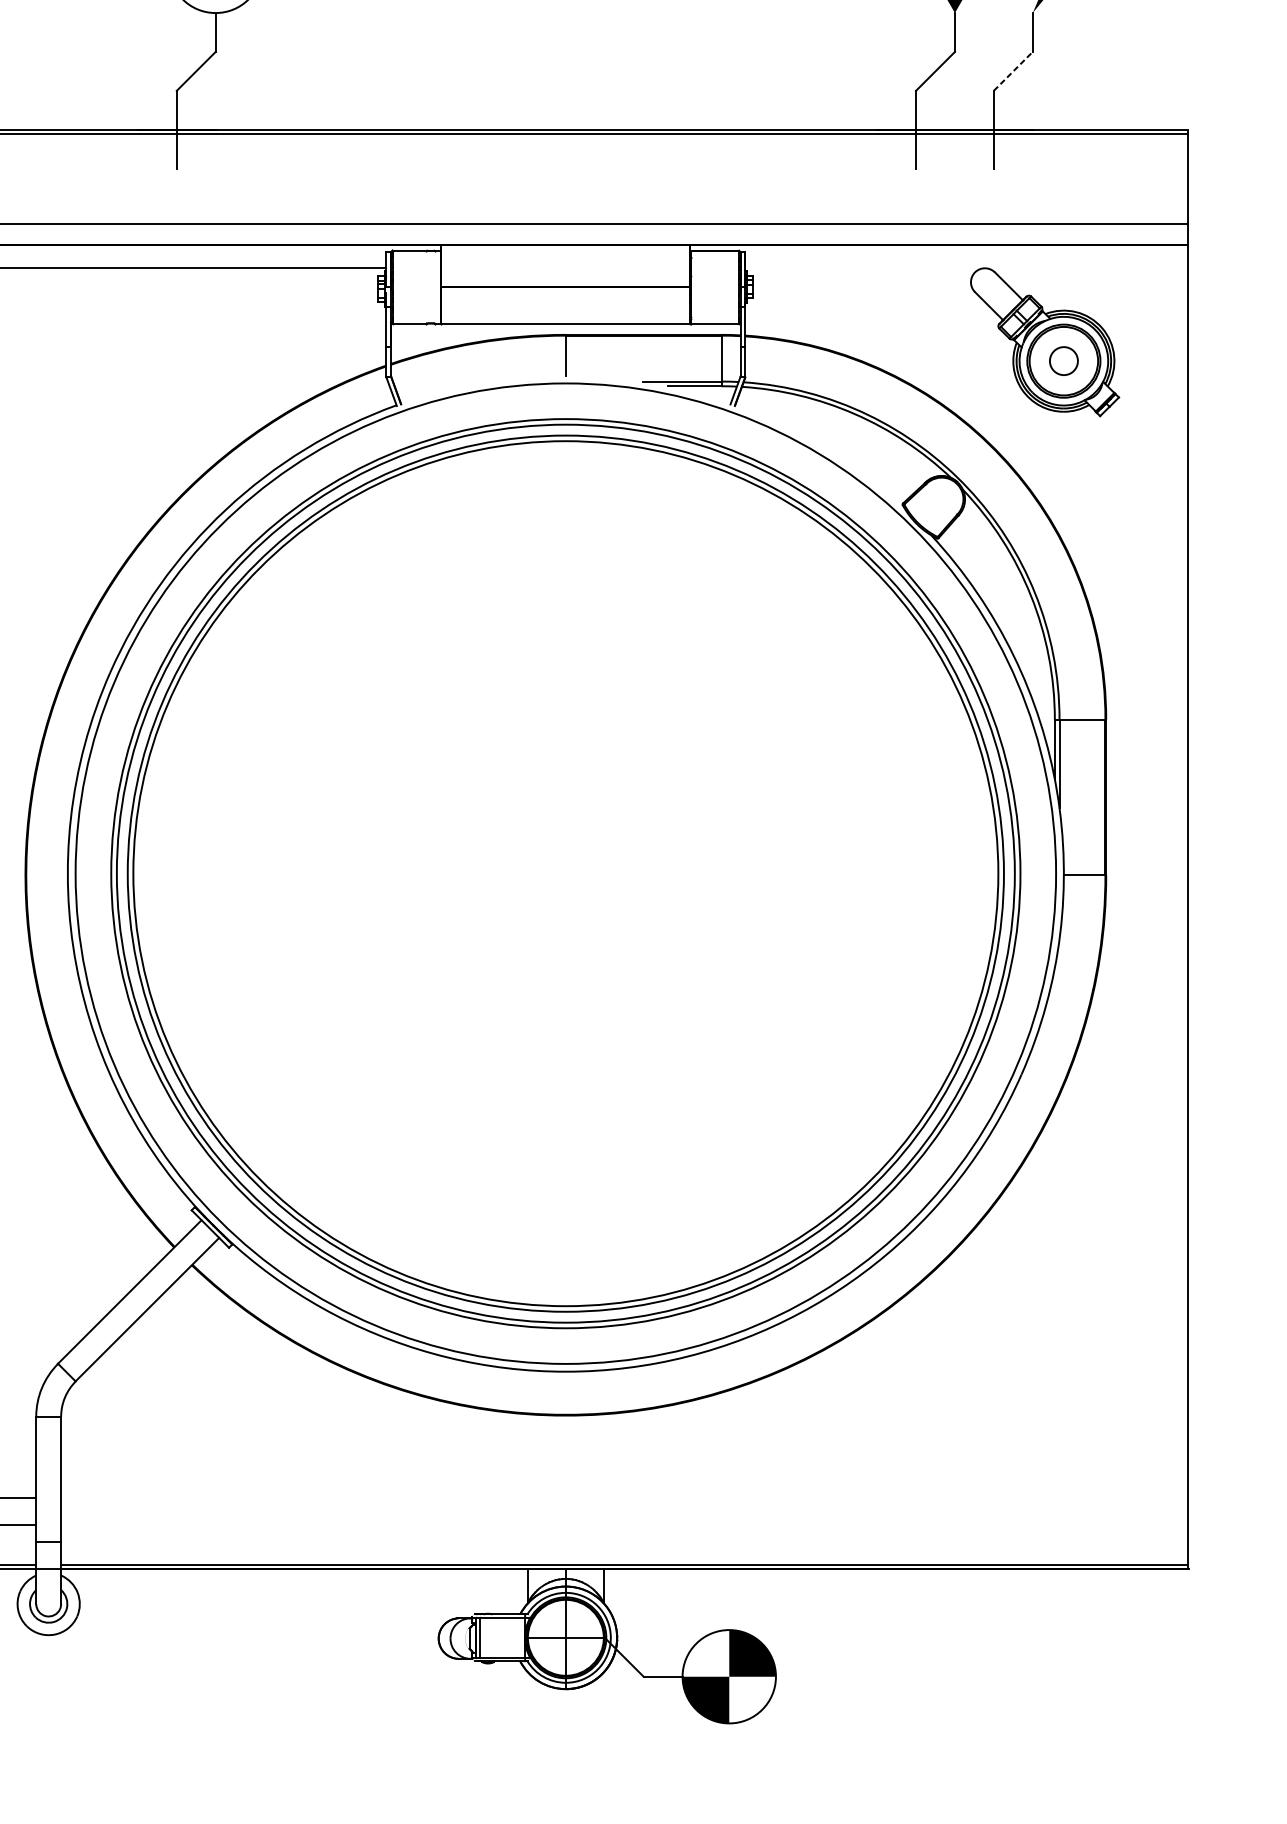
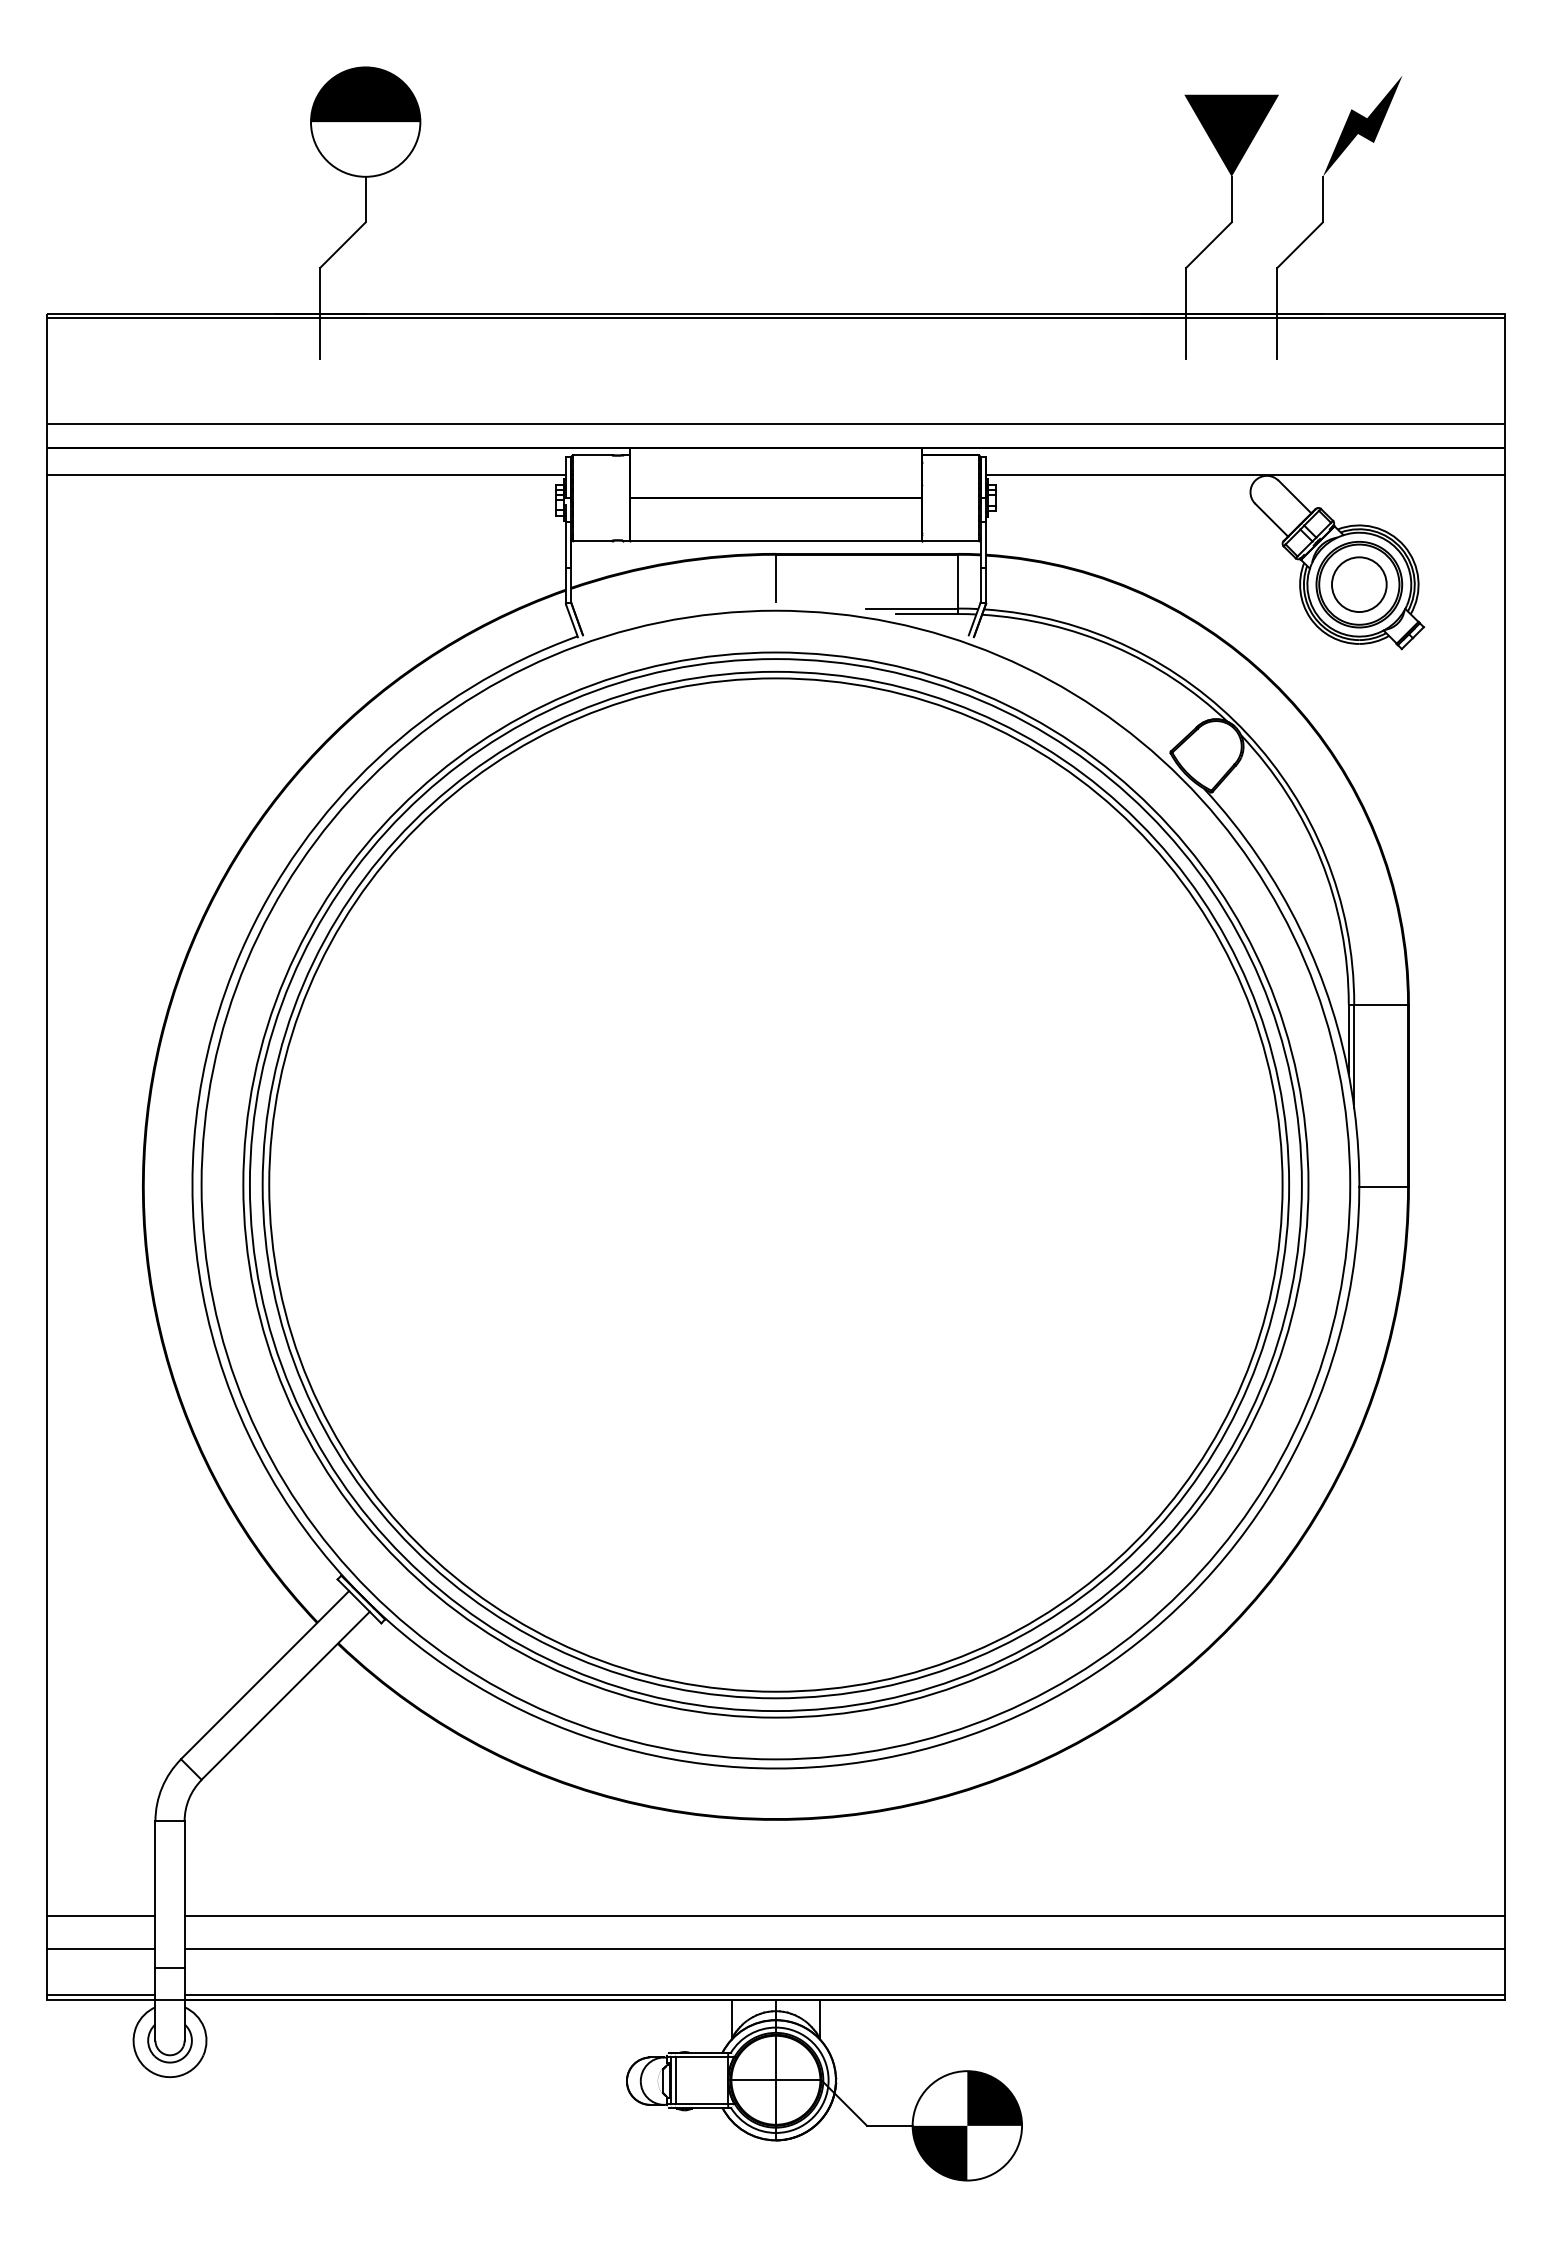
line: (1013, 70) -> (1300, 244), dashed -> solid
line: (966, 268) -> (1245, 475), added
circle: (1064, 361) -> (1359, 584), size x1.67
line: (624, 1498) -> (844, 1916), added
line: (624, 1525) -> (844, 1948), added

